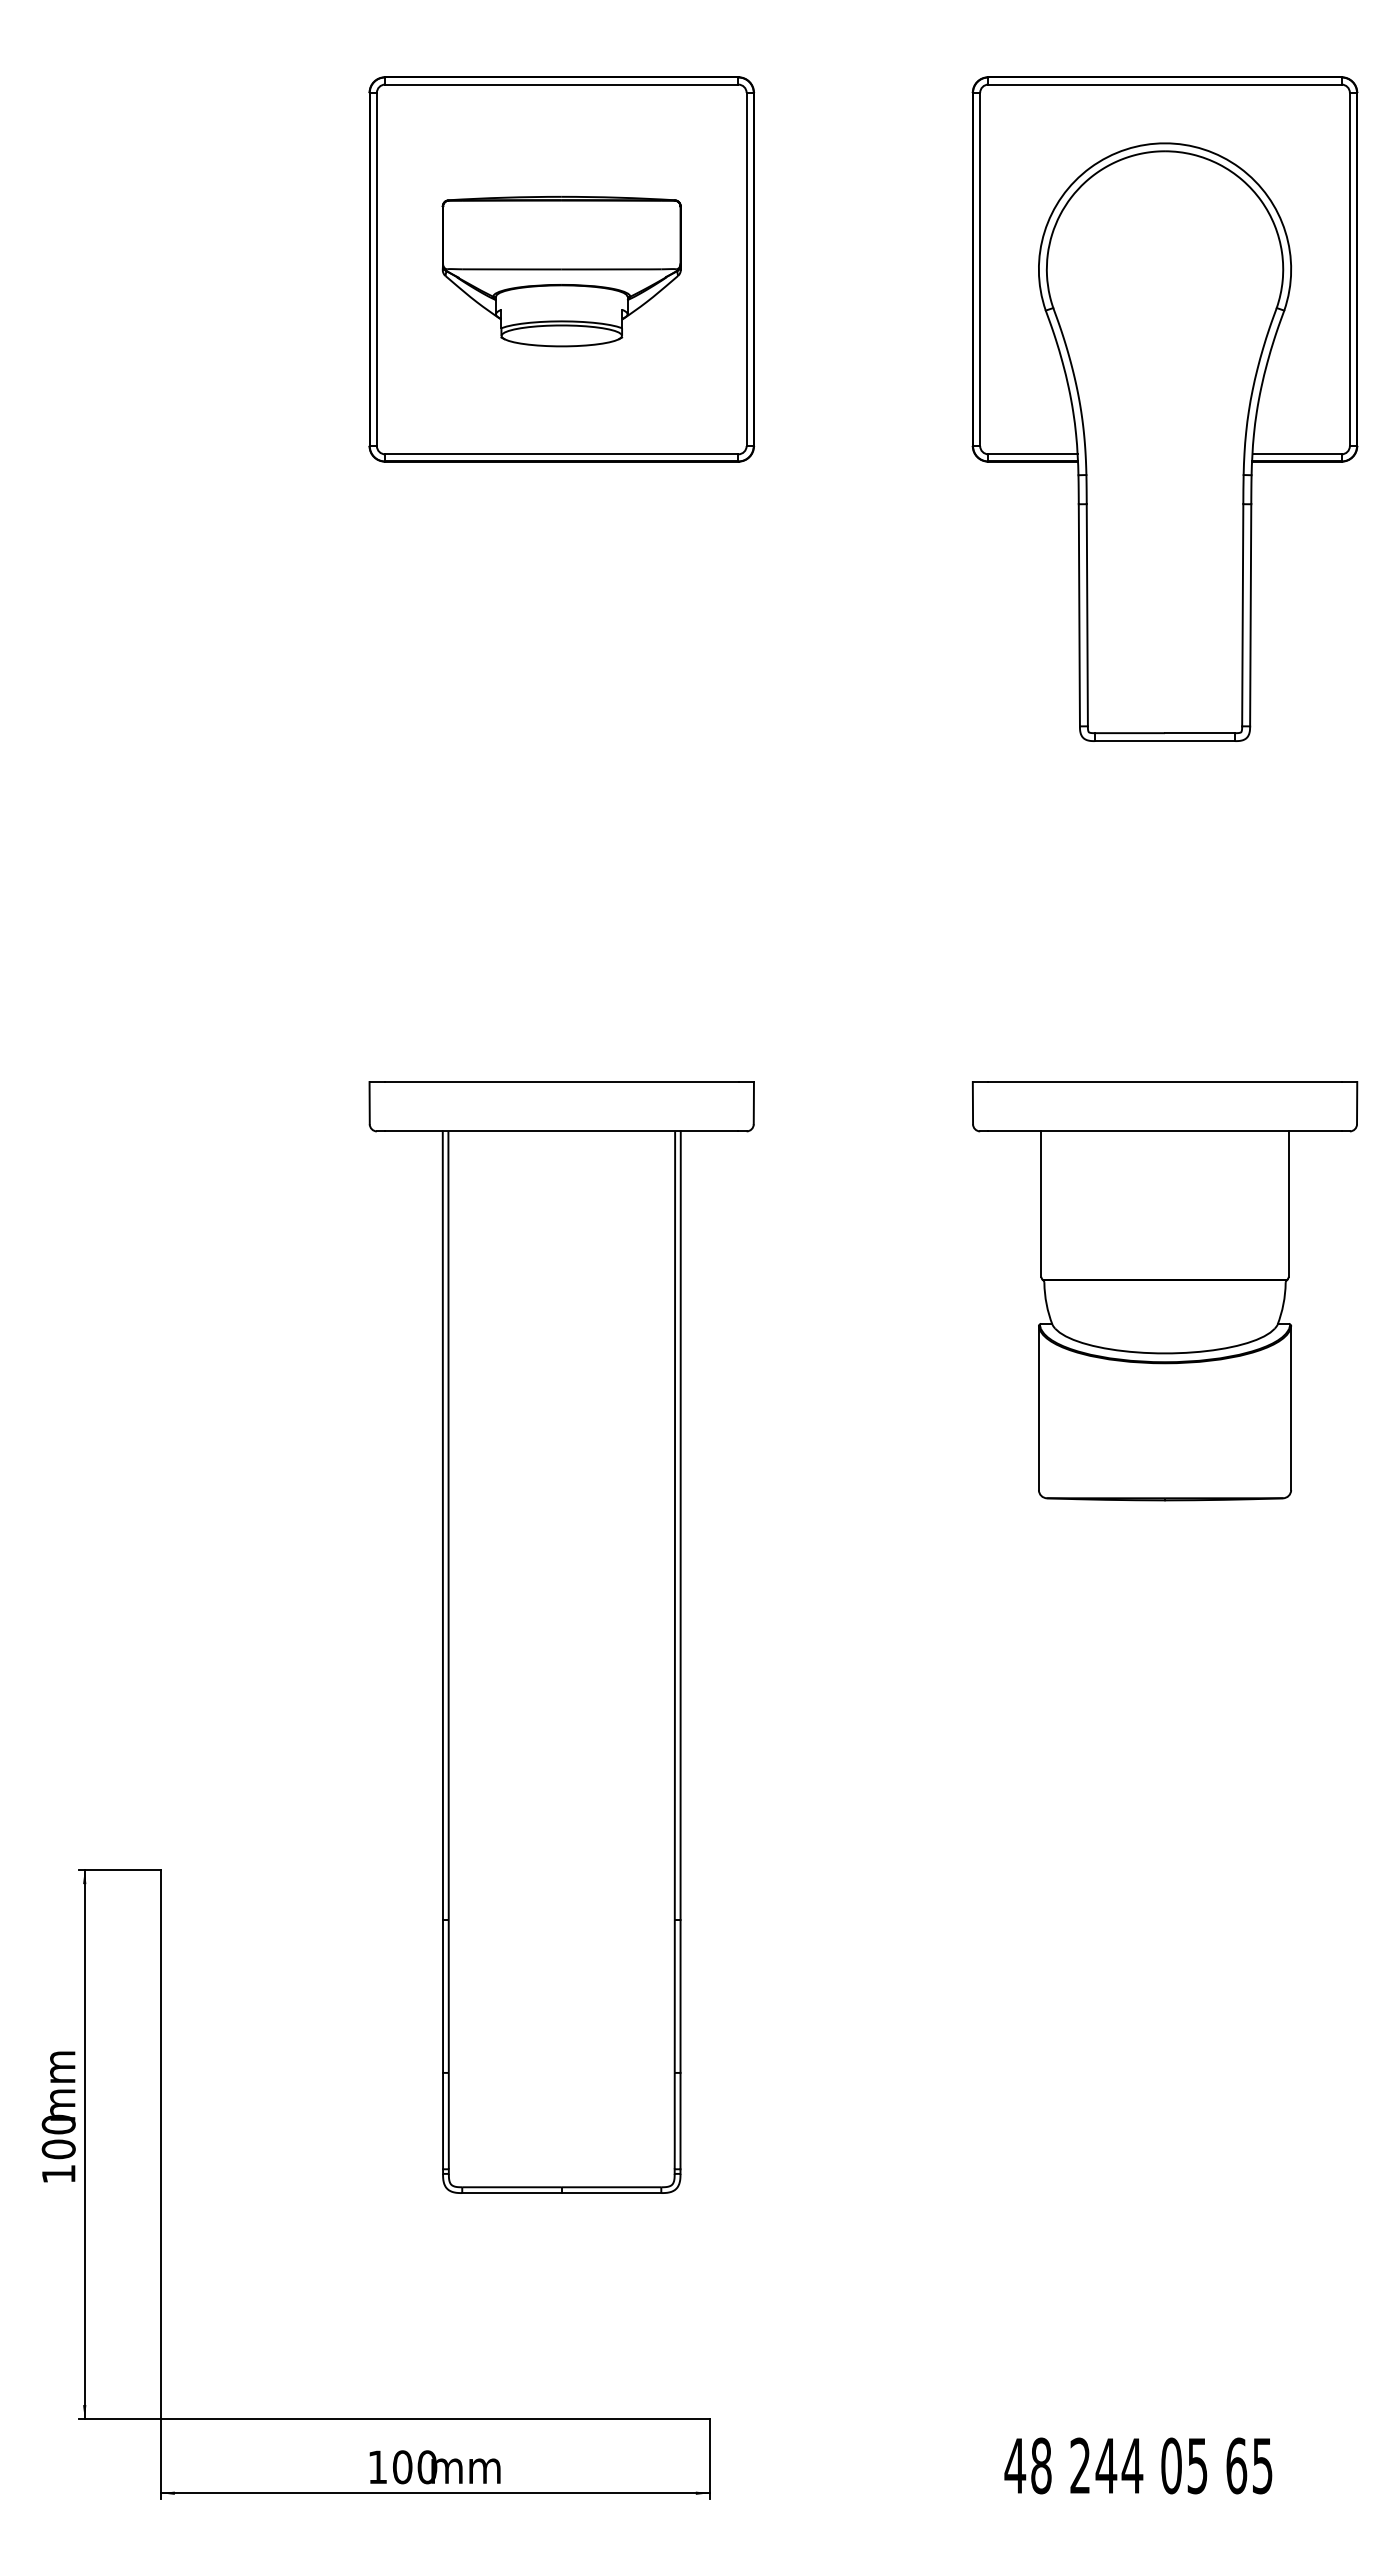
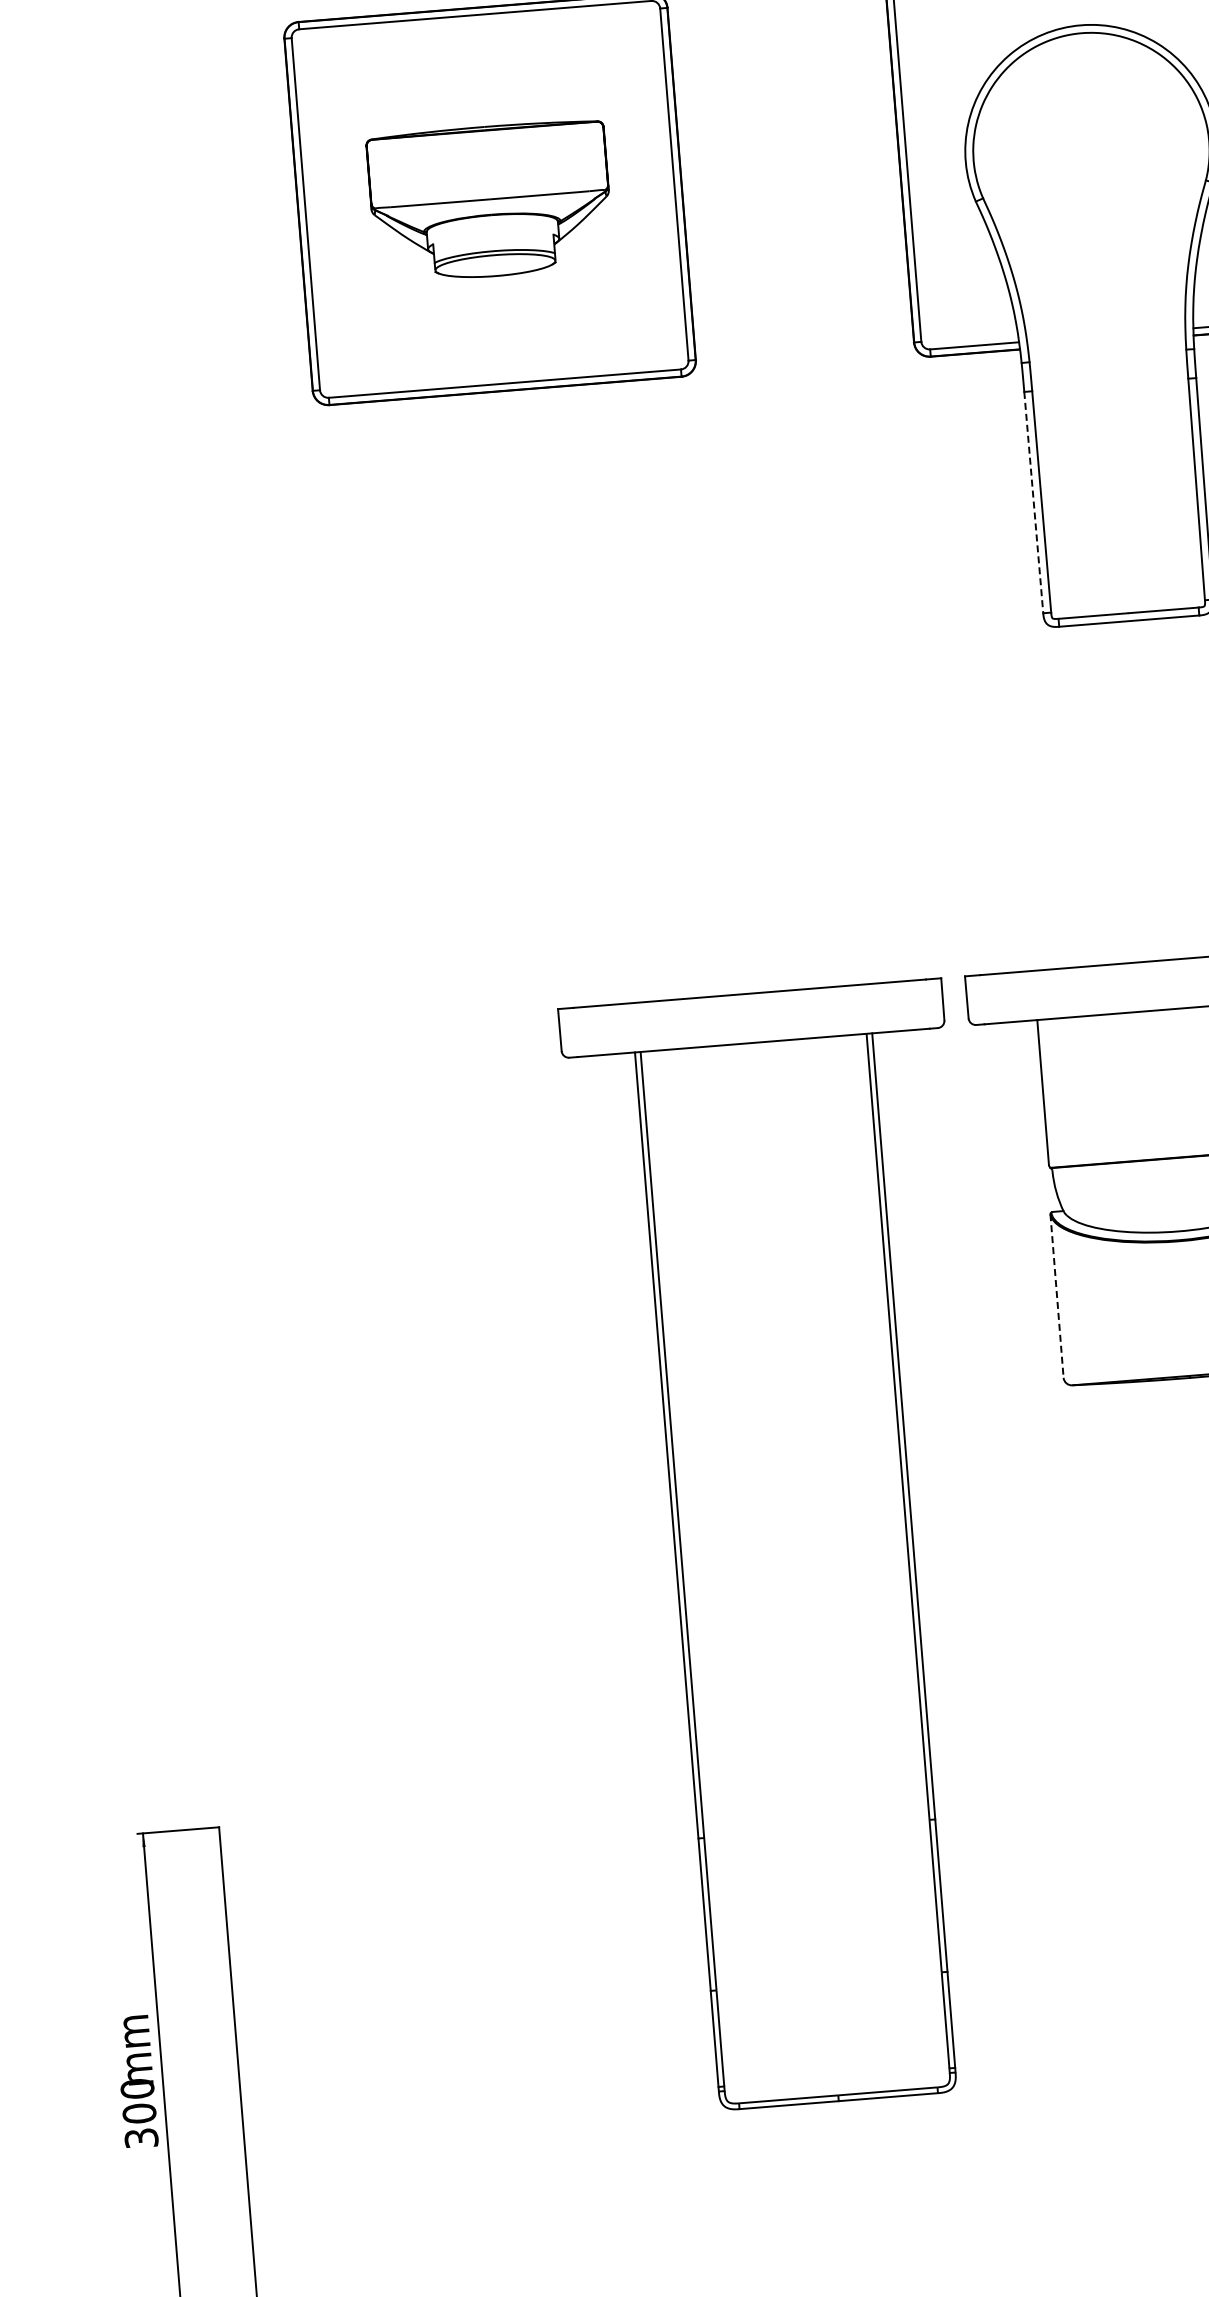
line: (1079, 615) -> (1033, 502), solid -> dashed
line: (1038, 1408) -> (1056, 1296), solid -> dashed
part: (561, 1637) -> (793, 1547), moved
text: (58, 2174) -> (141, 2138), 100 -> 300

